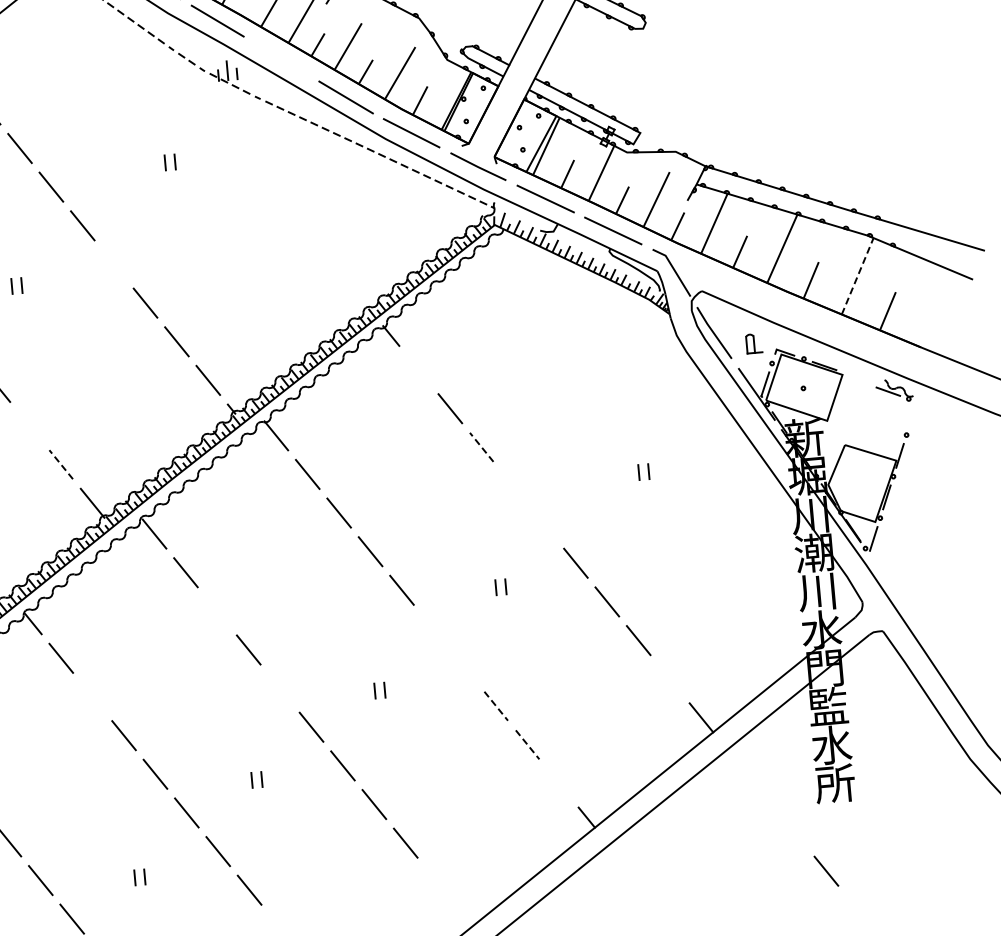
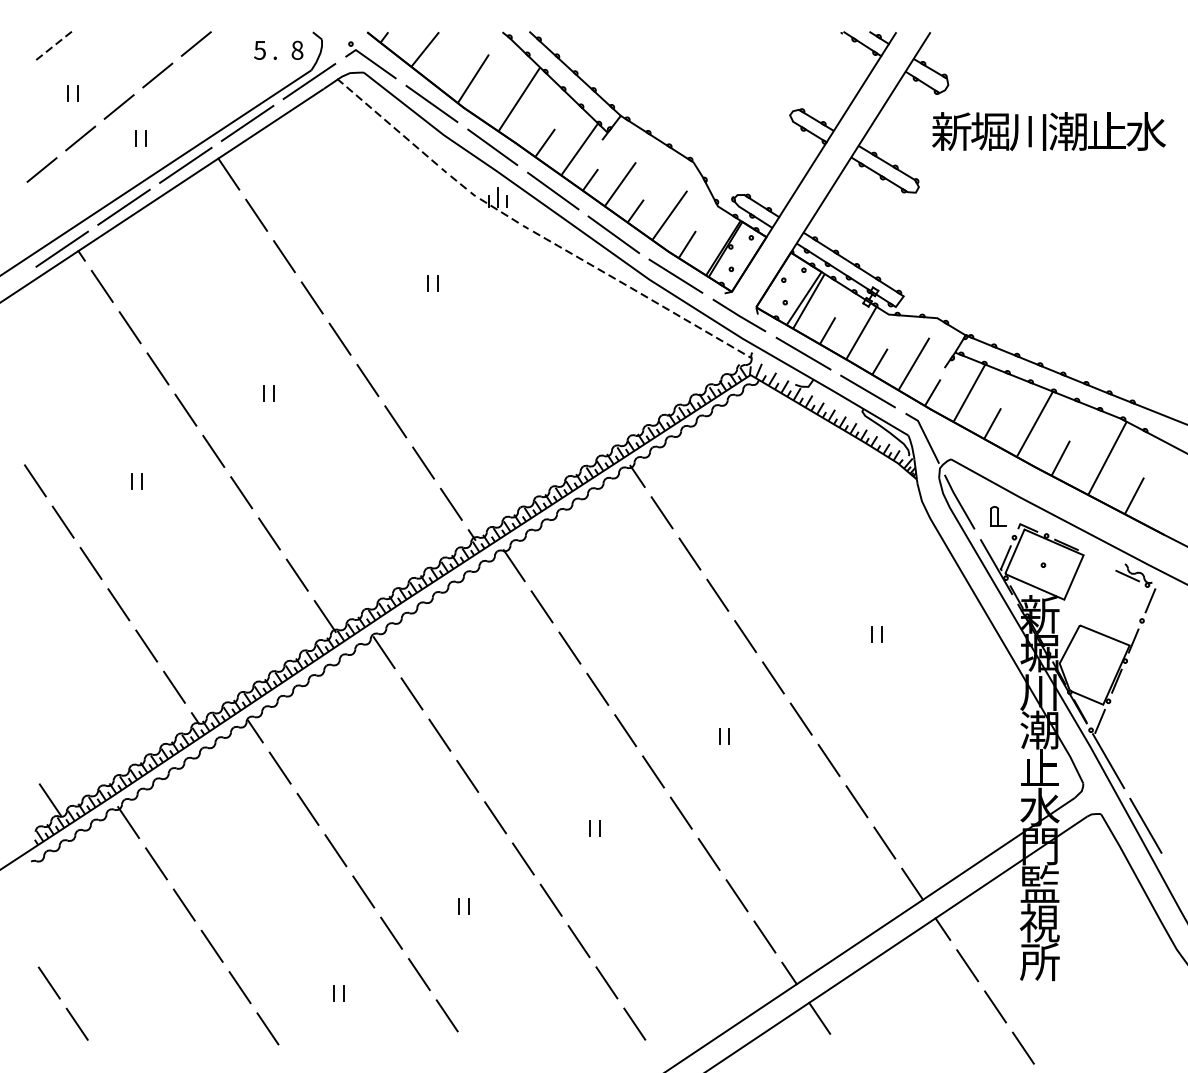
line: (282, 58) -> (553, 190), added
line: (113, 264) -> (367, 380), added
line: (857, 275) -> (1107, 457), dashed -> solid
line: (418, 369) -> (661, 512), added
line: (913, 414) -> (1150, 600), added
line: (29, 425) -> (269, 533), added
line: (481, 447) -> (717, 595), dashed -> solid
line: (61, 464) -> (297, 575), dashed -> solid
line: (512, 485) -> (745, 636), added
line: (544, 524) -> (773, 677), added
line: (885, 578) -> (1108, 761), added
text: (817, 591) -> (1039, 768), 川 -> 止
line: (216, 610) -> (439, 734), added
line: (433, 628) -> (653, 771), added
line: (928, 638) -> (1145, 825), added
line: (463, 666) -> (680, 812), added
line: (669, 678) -> (884, 842), added
line: (280, 688) -> (495, 817), added
line: (92, 696) -> (307, 808), added
line: (496, 706) -> (709, 854), dashed -> solid
line: (528, 744) -> (737, 895), dashed -> solid
text: (831, 744) -> (1039, 922), 水 -> 視
line: (735, 759) -> (942, 928), added
line: (558, 783) -> (764, 936), added
line: (763, 793) -> (967, 965), added
line: (794, 832) -> (995, 1006), added
line: (620, 858) -> (819, 1017), added
line: (436, 881) -> (634, 1023), added

